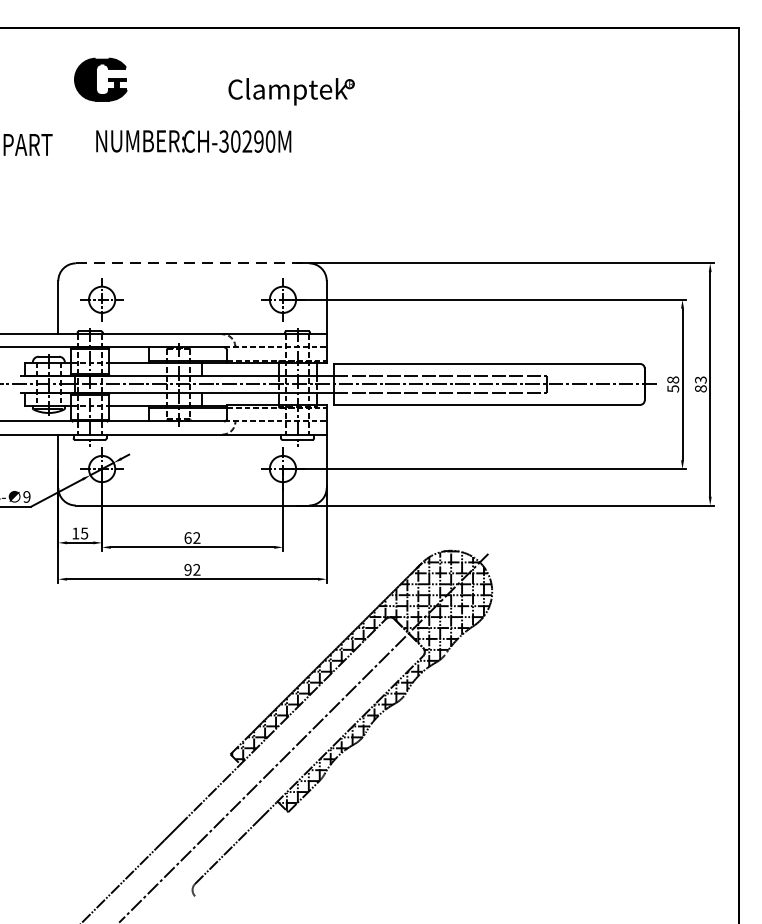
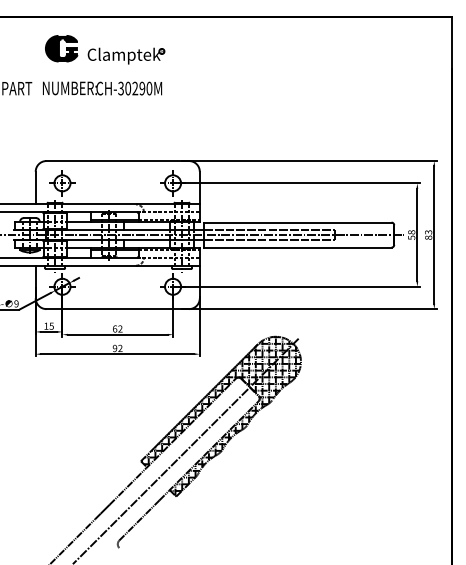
part: (291, 90) -> (126, 55), moved
text: (193, 141) -> (102, 88), moved
line: (193, 264) -> (118, 161), dashed -> solid

